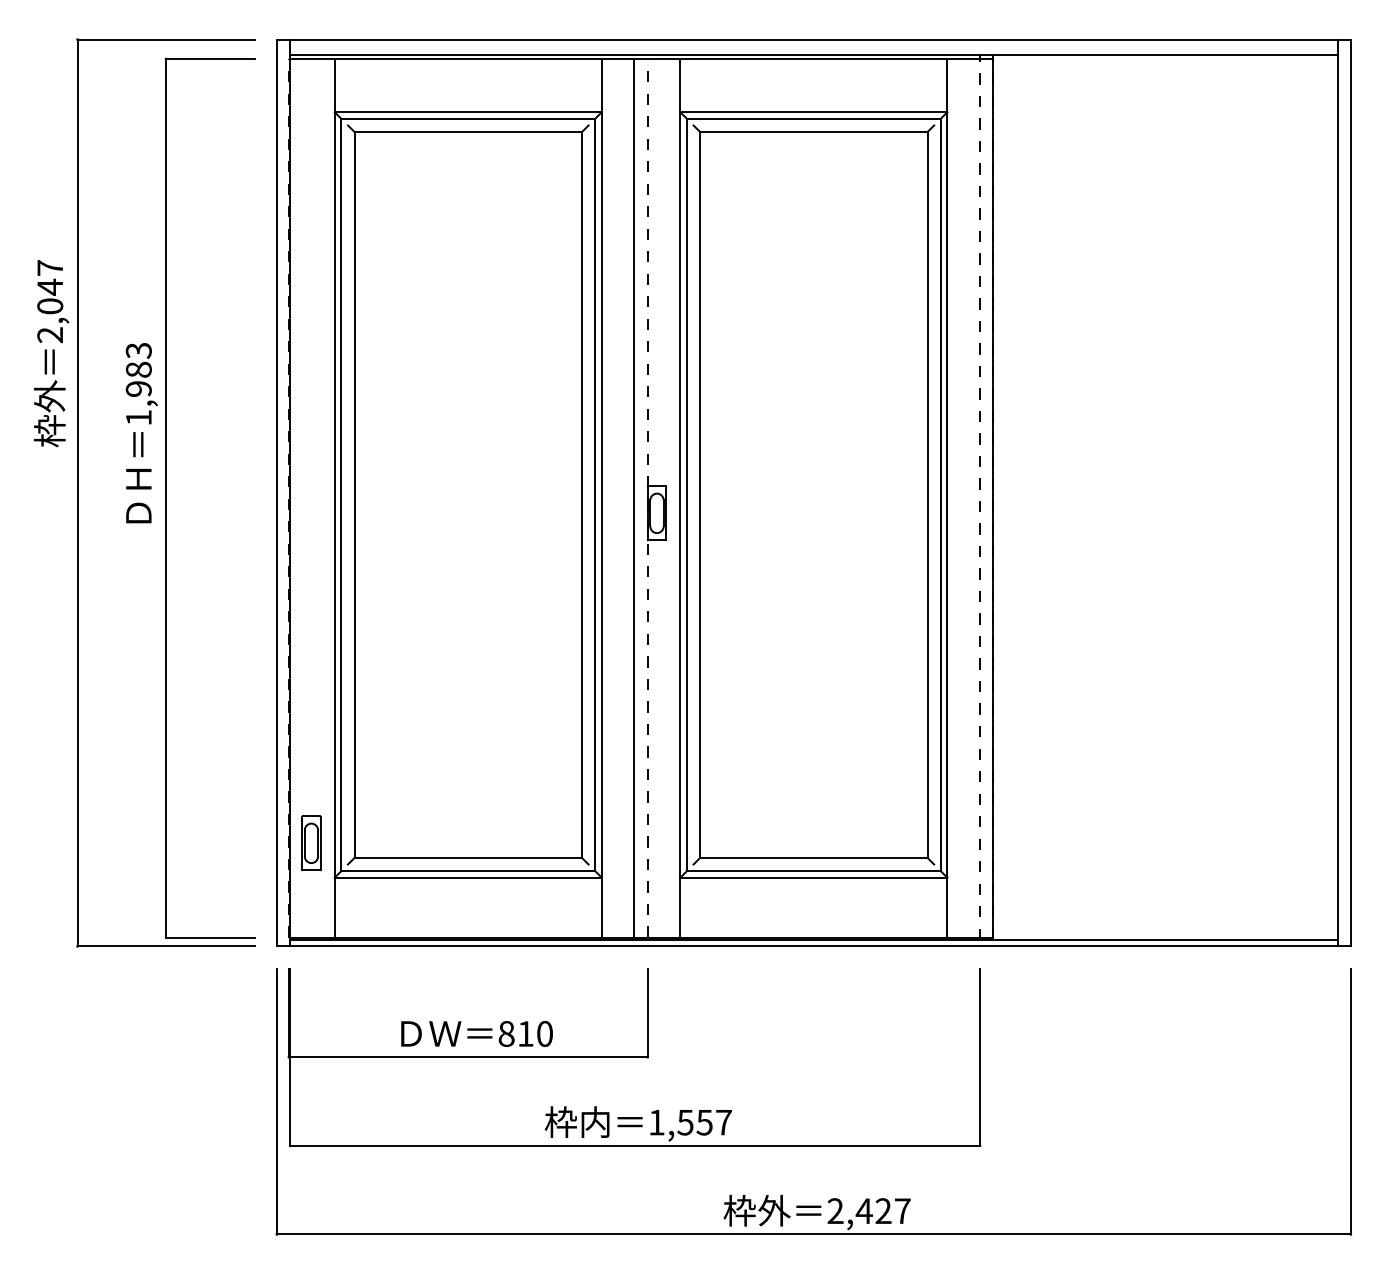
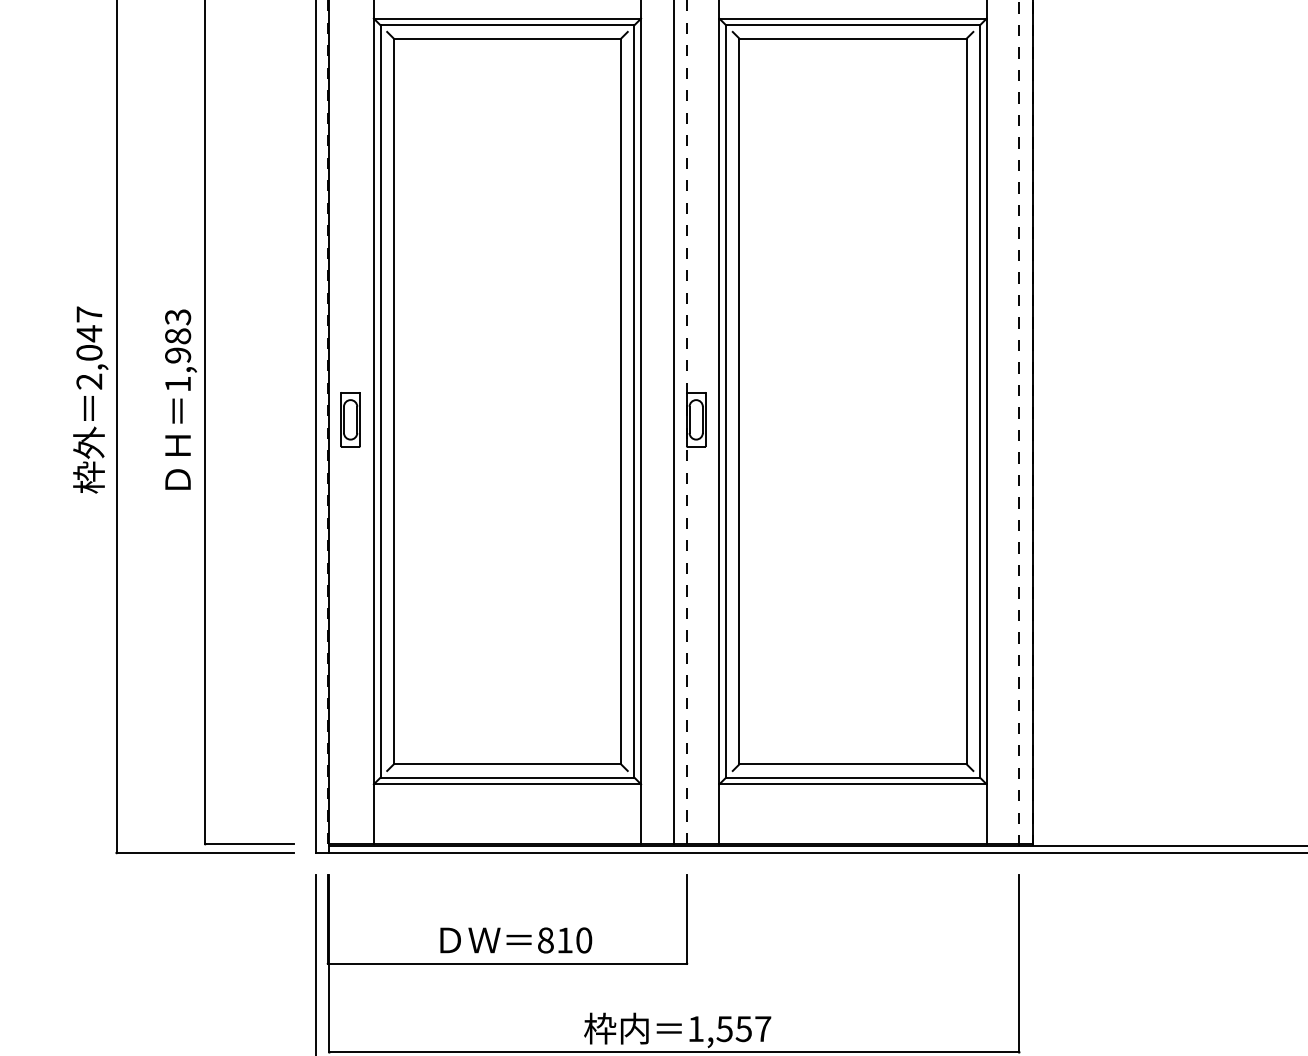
text: (51, 353) -> (90, 399), moved
text: (141, 433) -> (180, 399), moved
part: (311, 843) -> (350, 419), moved

